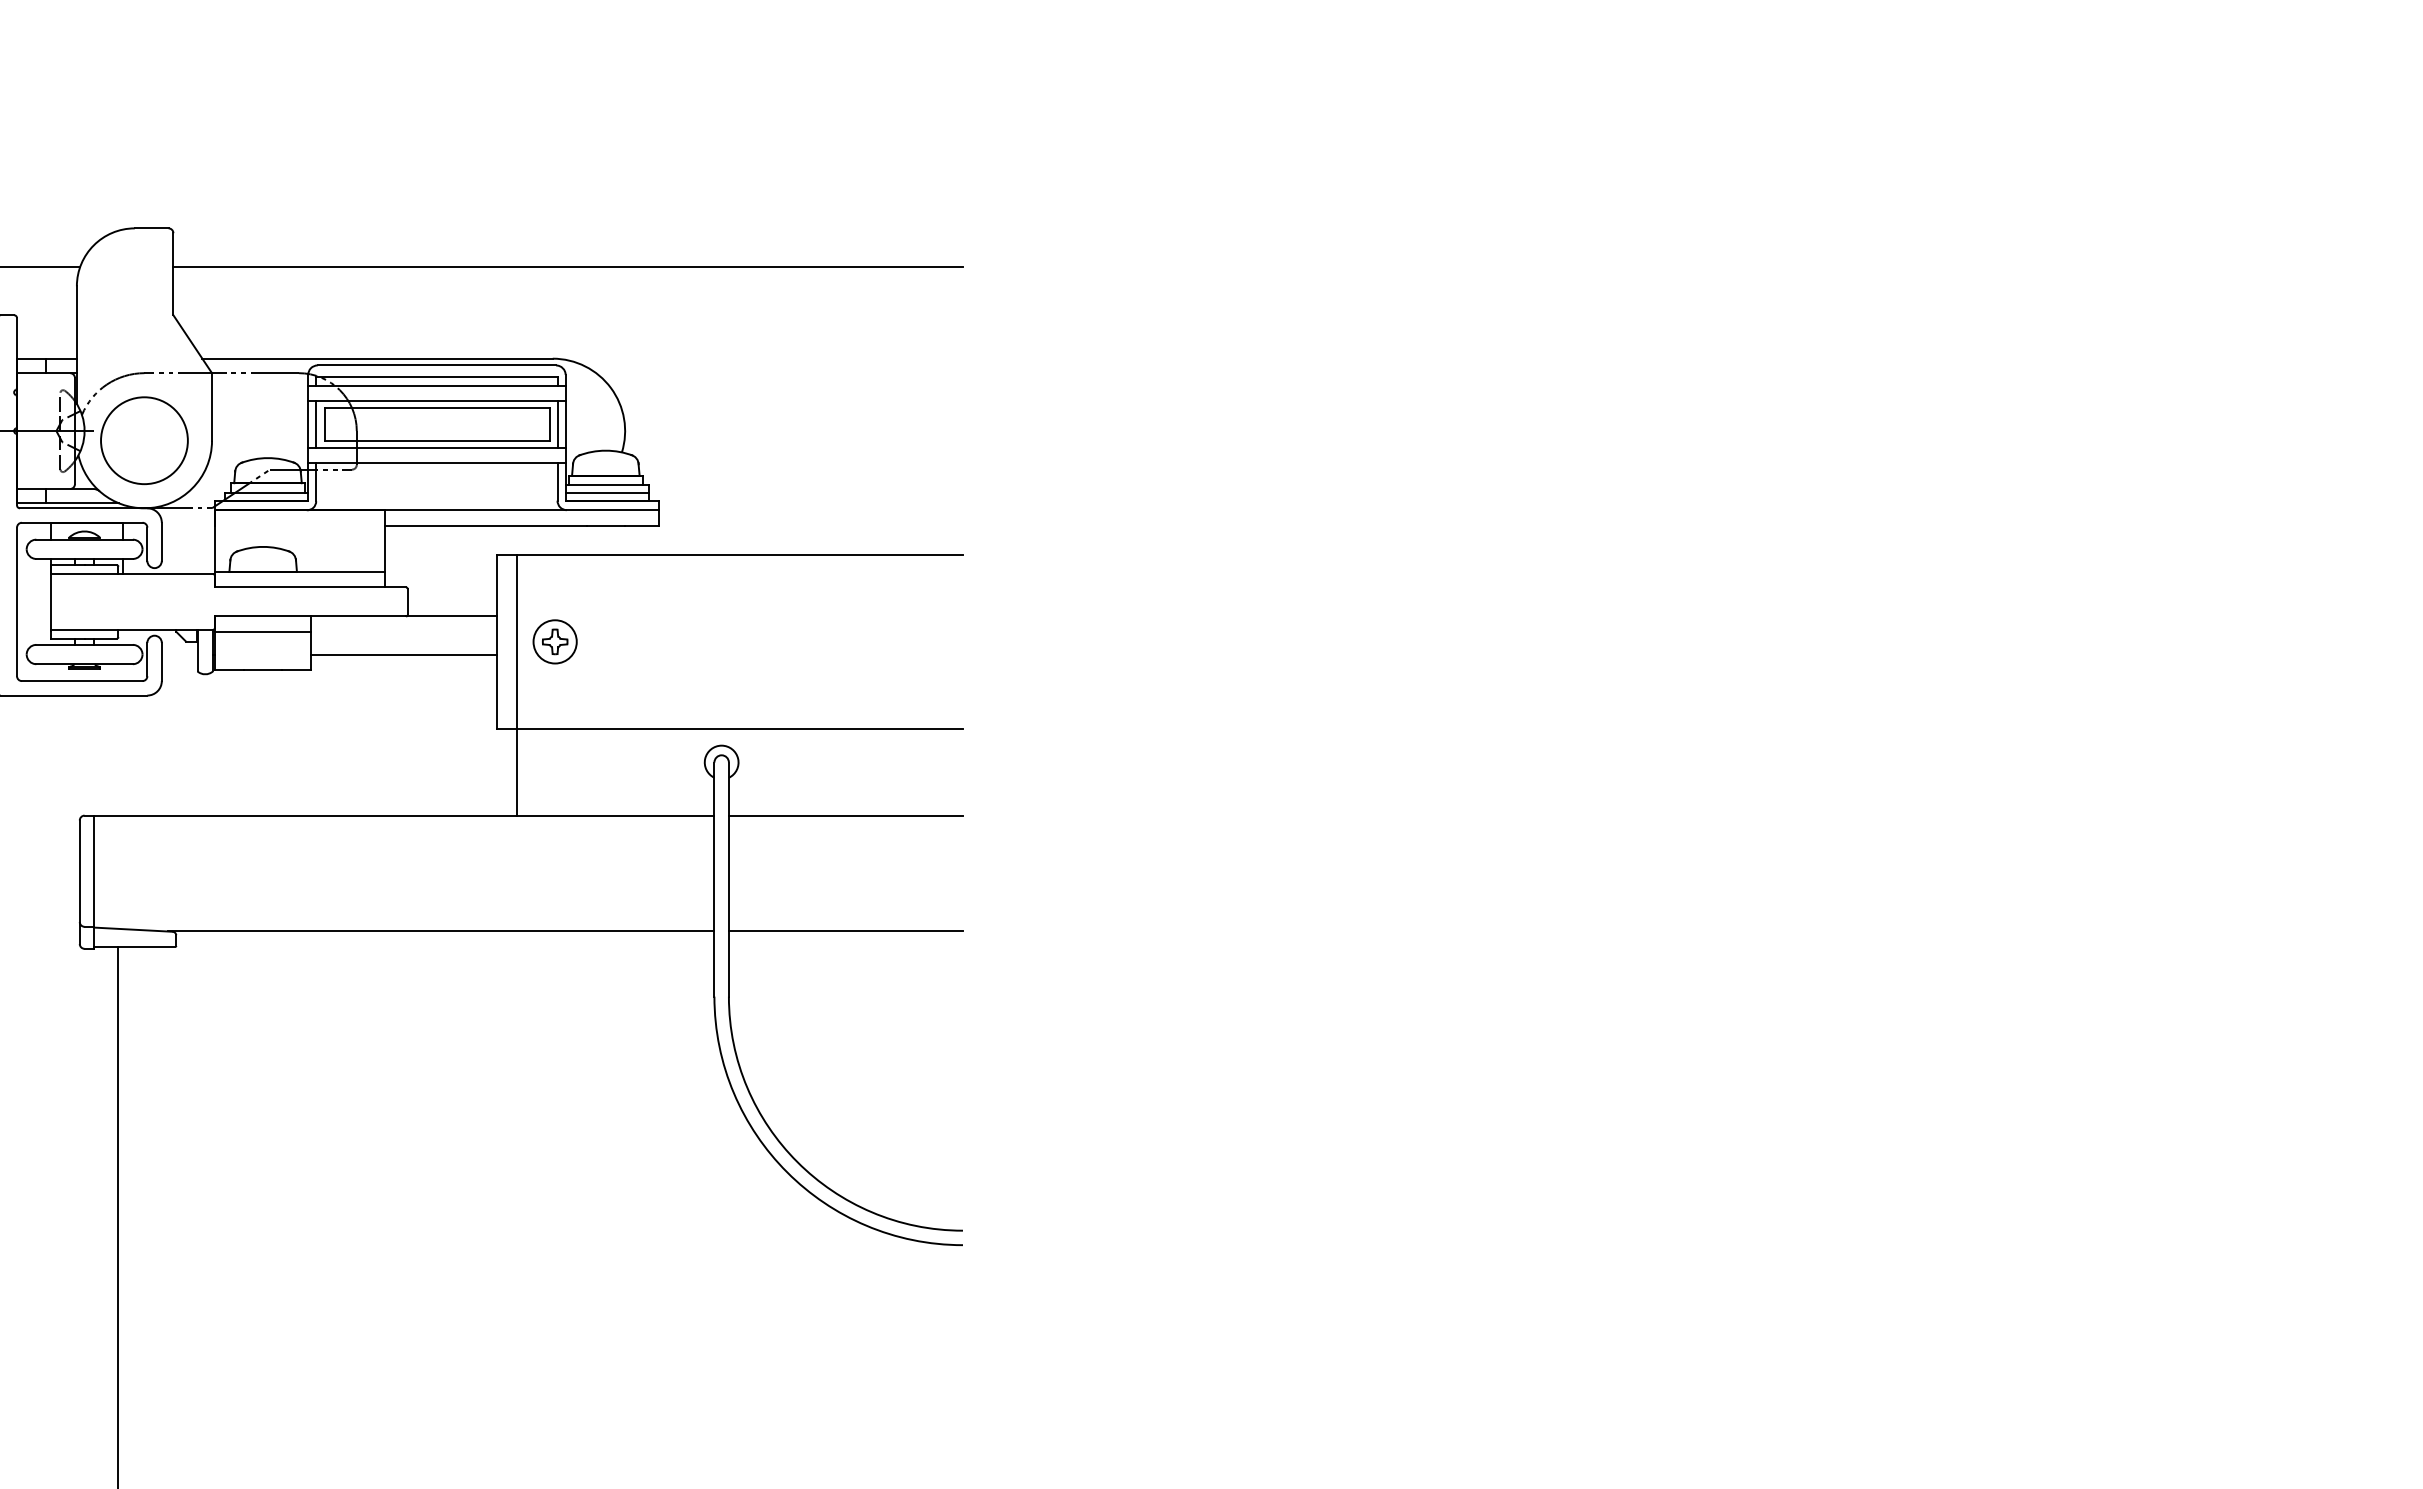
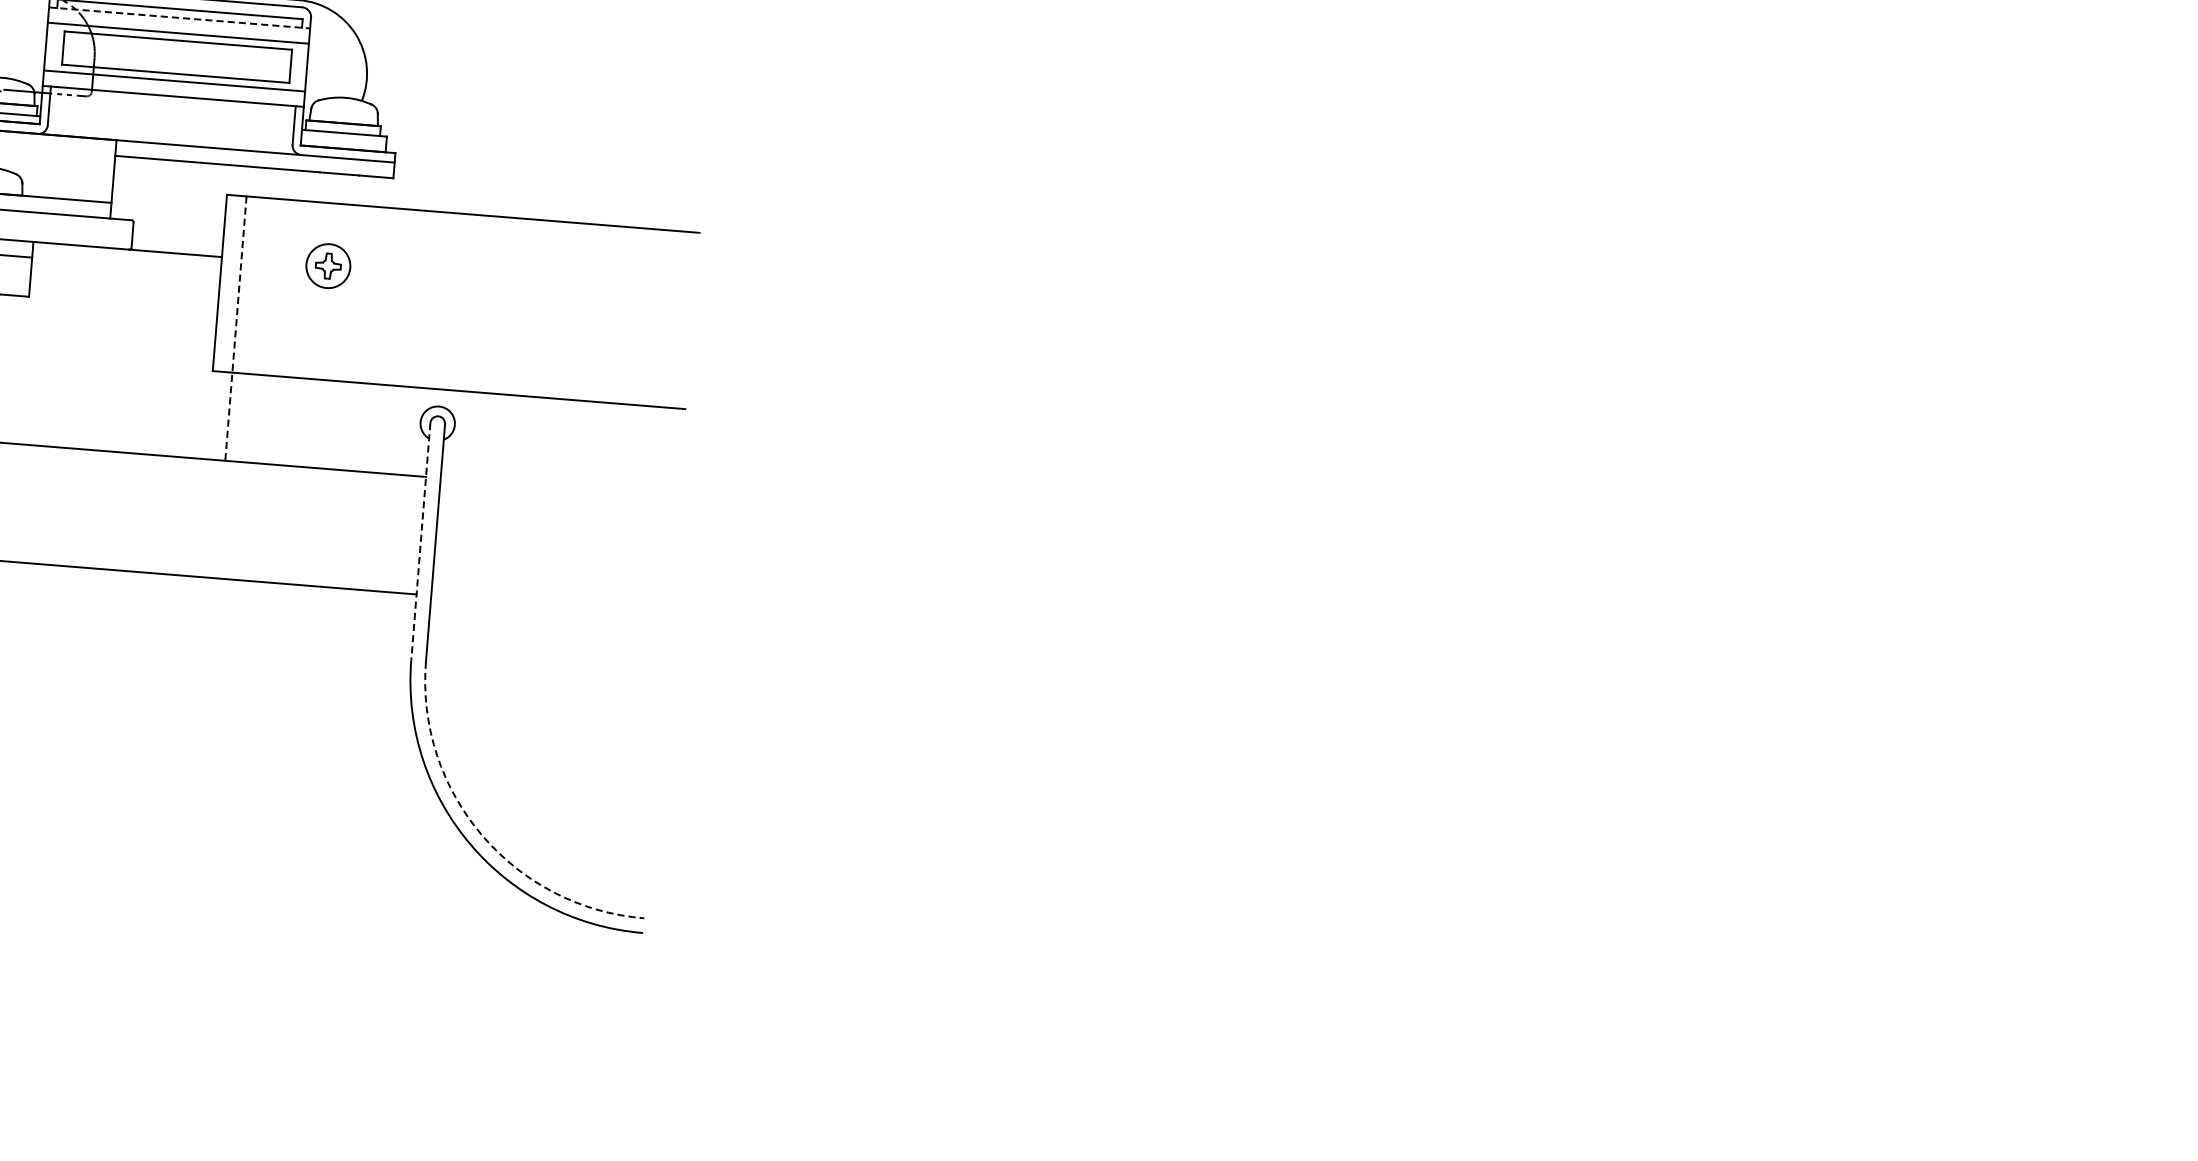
line: (436, 385) -> (179, 17), solid -> dashed
line: (316, 423) -> (54, 46), removed
line: (557, 423) -> (298, 66), removed
line: (607, 493) -> (343, 141), removed
part: (554, 641) -> (327, 265), moved
line: (404, 655) -> (124, 289), removed
line: (516, 685) -> (235, 328), solid -> dashed
line: (845, 815) -> (559, 487), removed
line: (714, 880) -> (420, 542), solid -> dashed
line: (845, 931) -> (549, 605), removed
arc: (797, 1162) -> (482, 835), solid -> dashed

